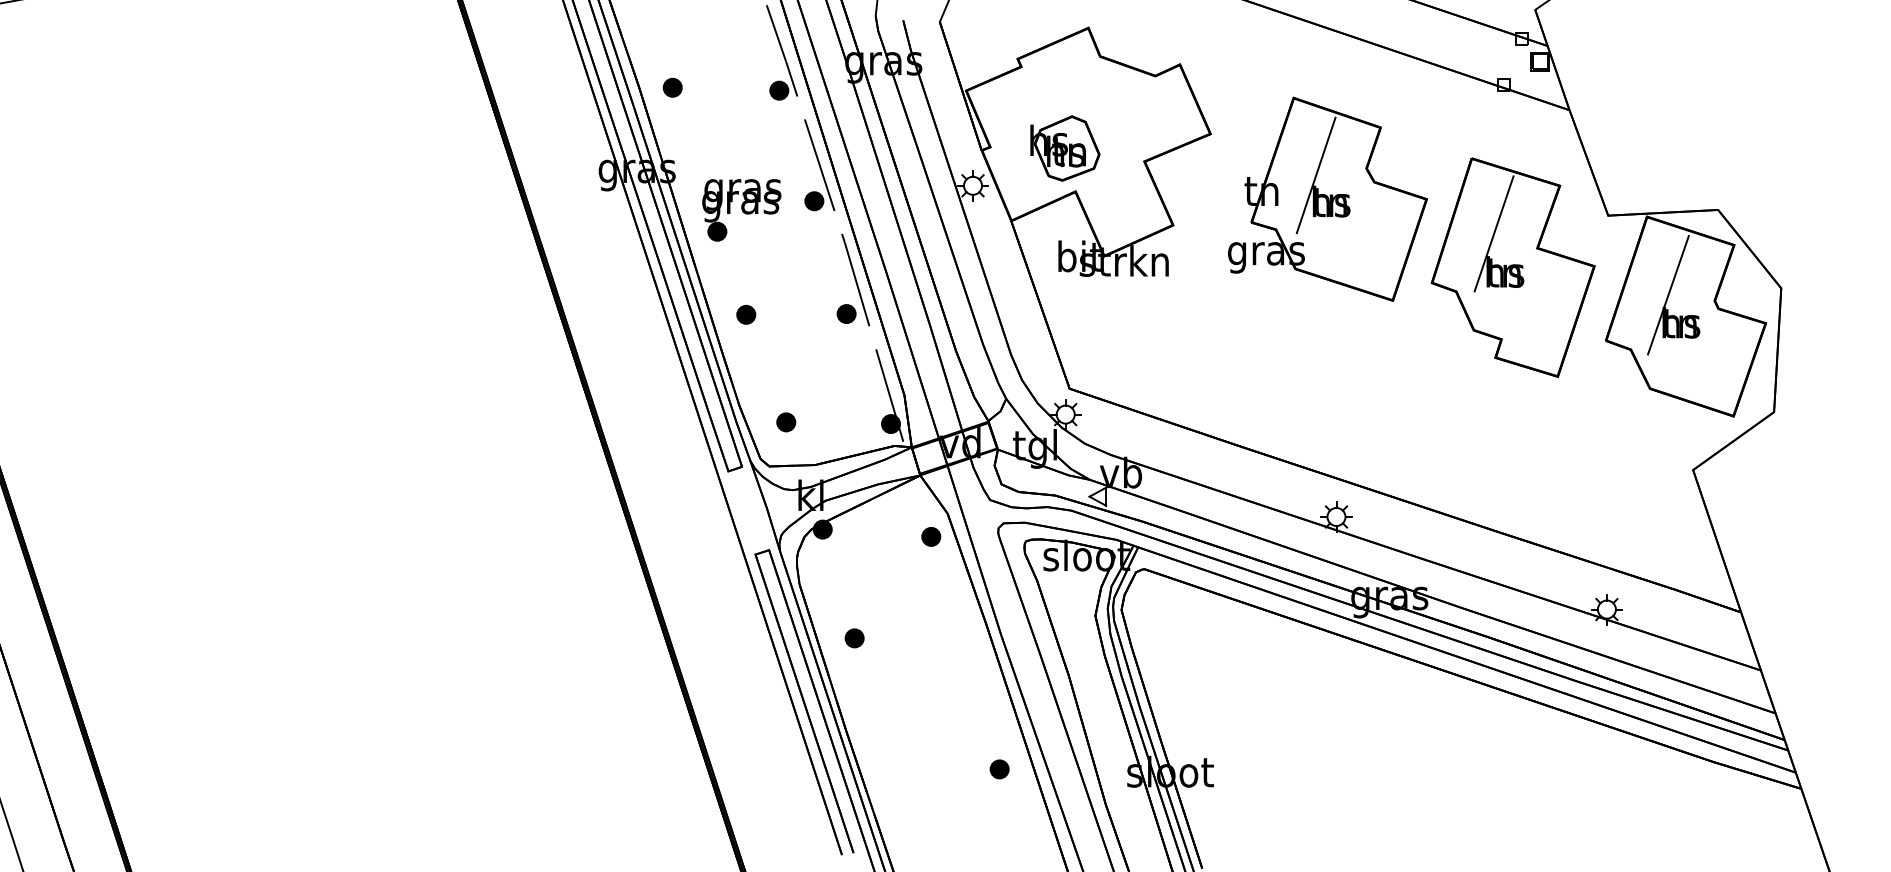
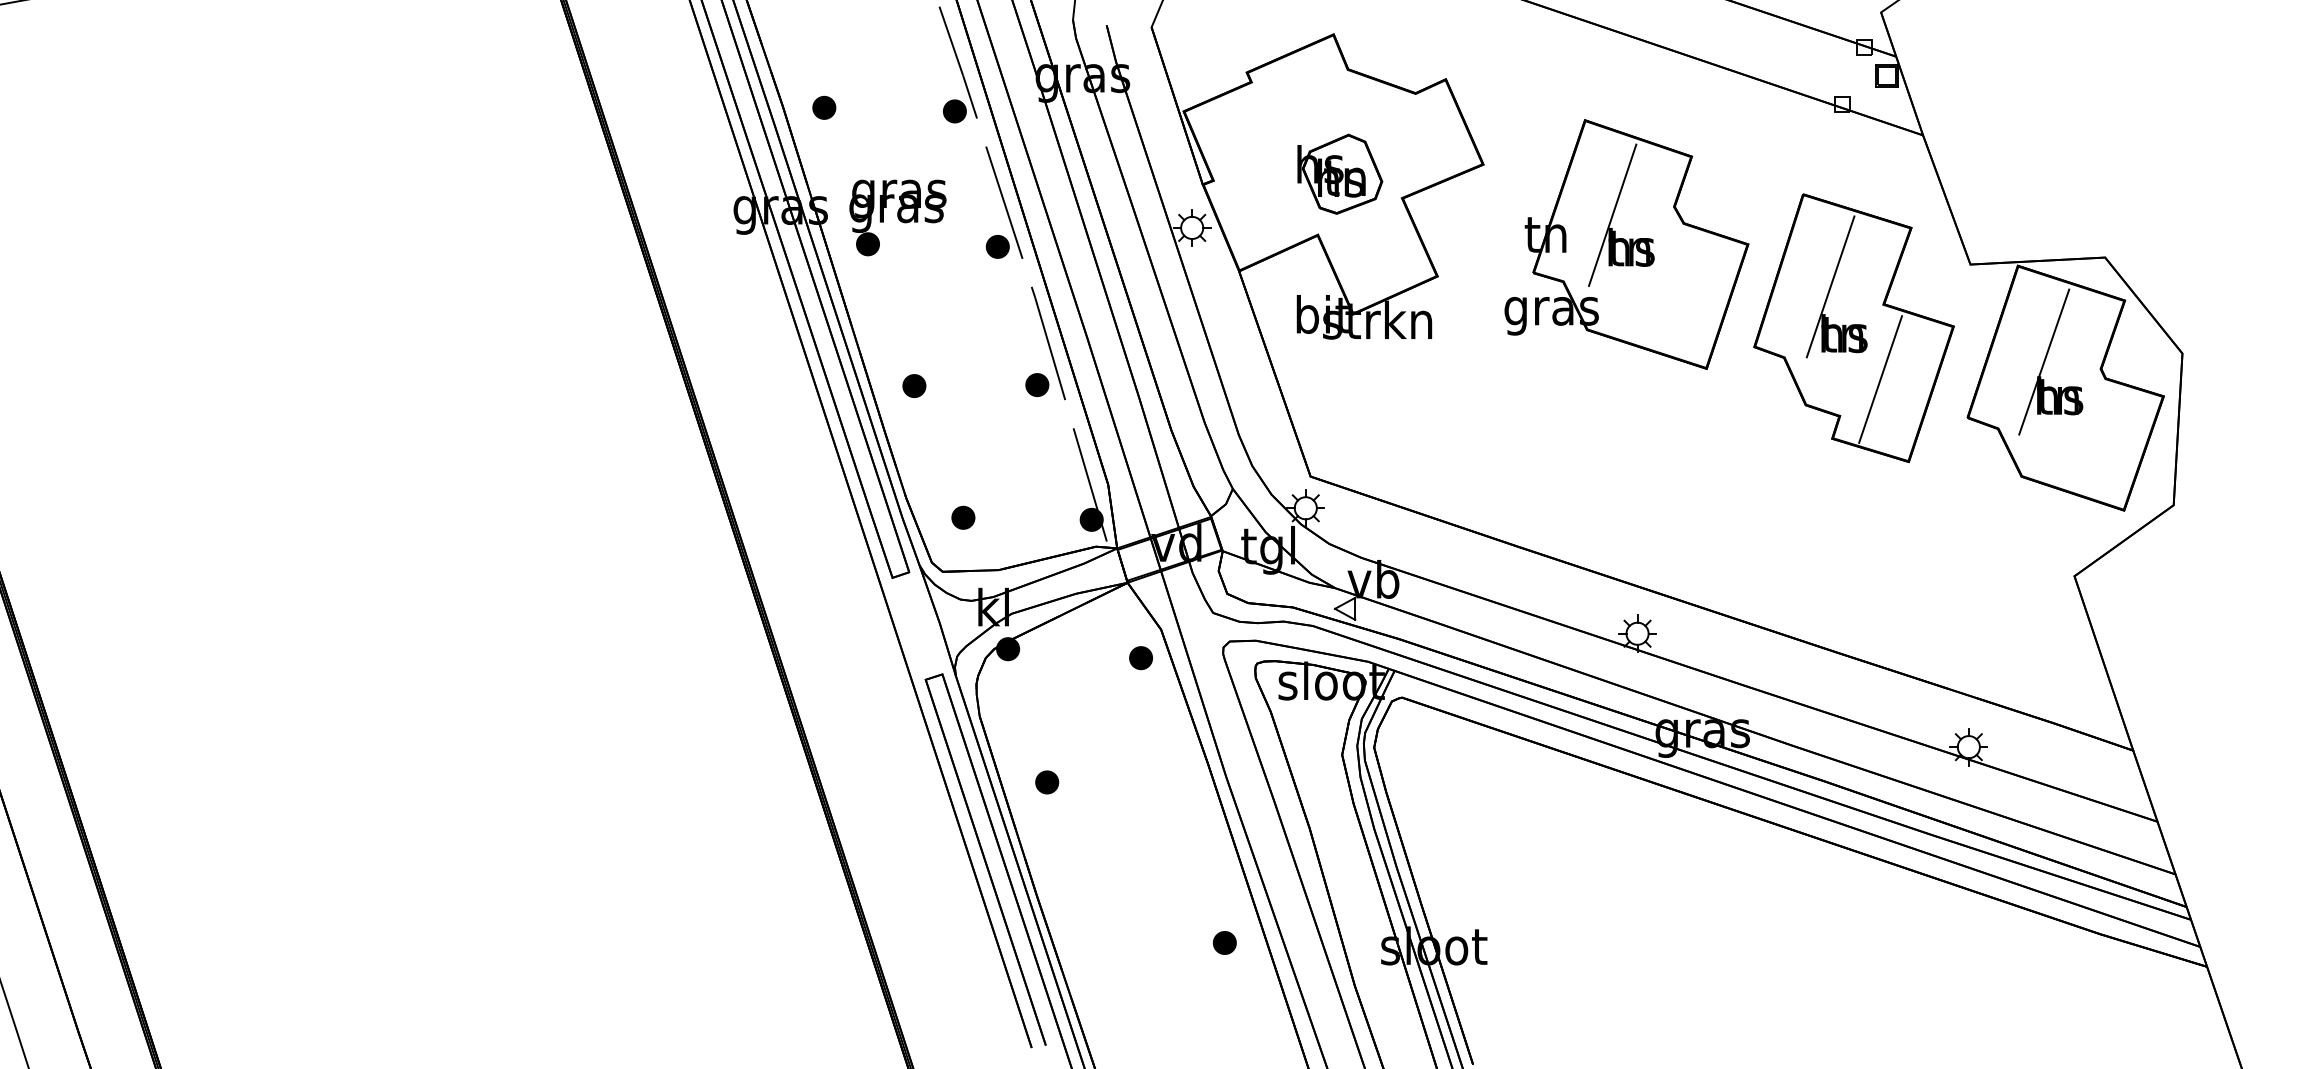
part: (1065, 147) -> (1340, 173), moved
part: (741, 209) -> (897, 217), moved
line: (1534, 309) -> (1880, 379), added

